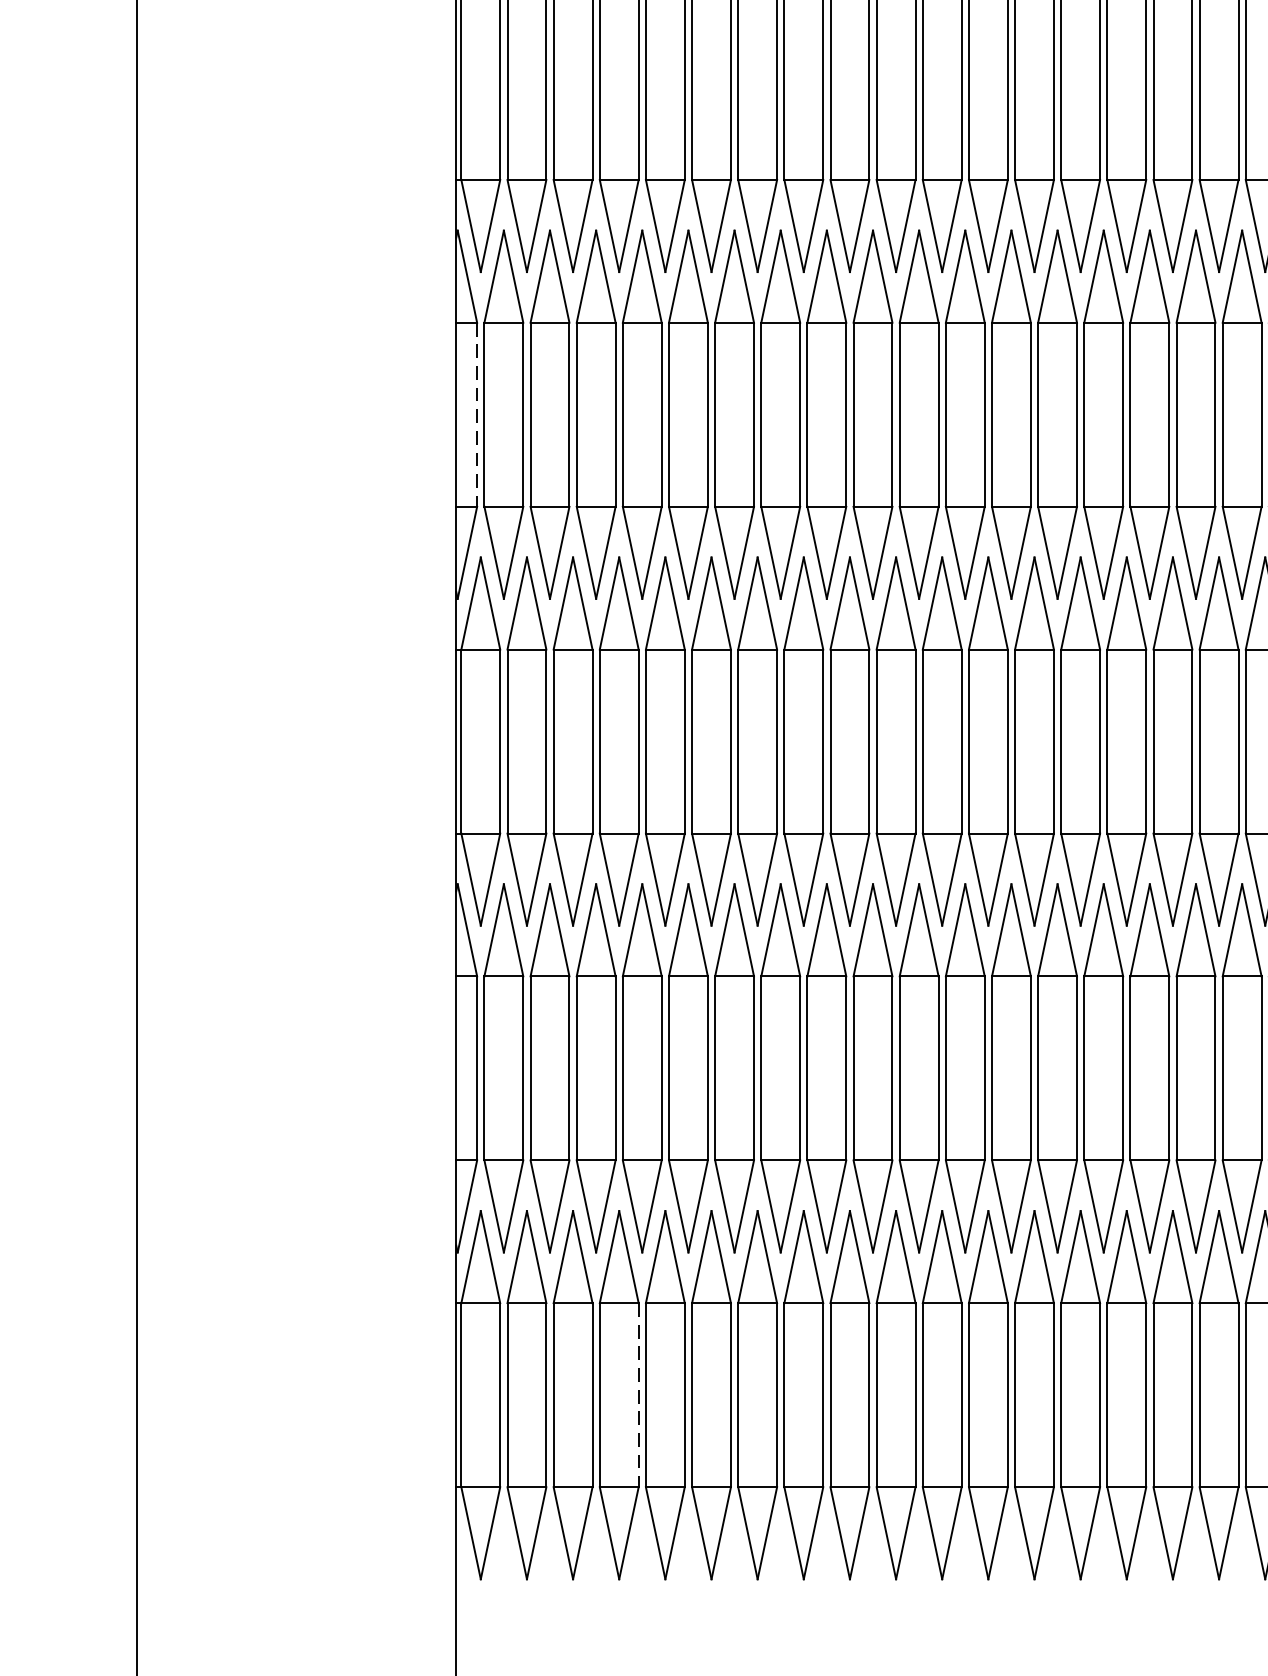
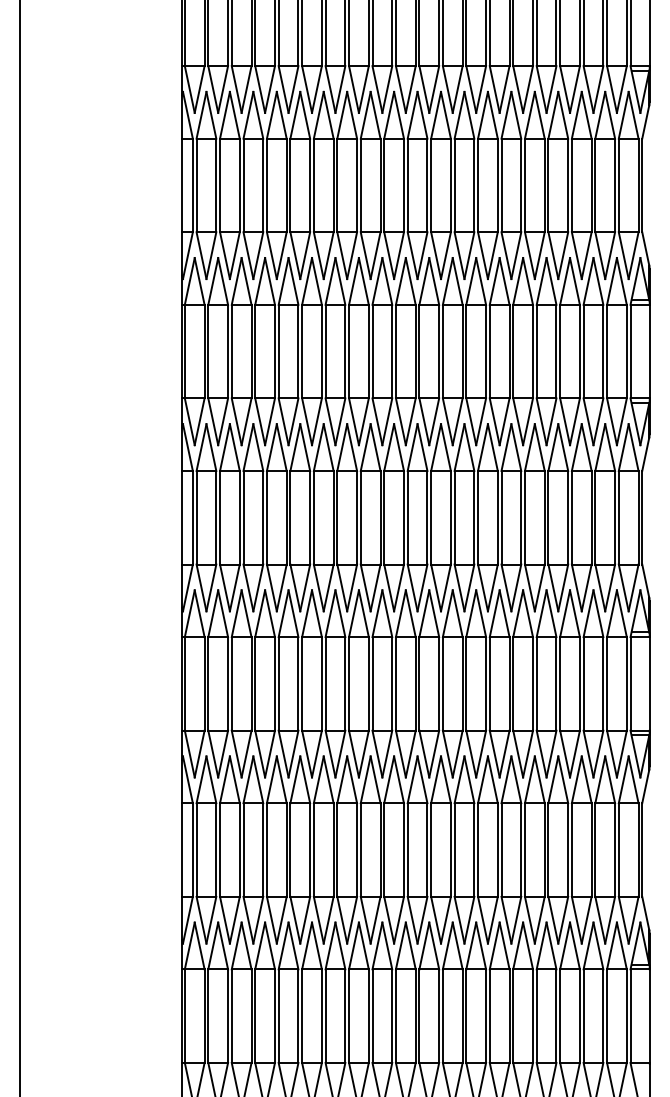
line: (476, 414) -> (192, 517), dashed -> solid
line: (637, 1395) -> (274, 1016), dashed -> solid

